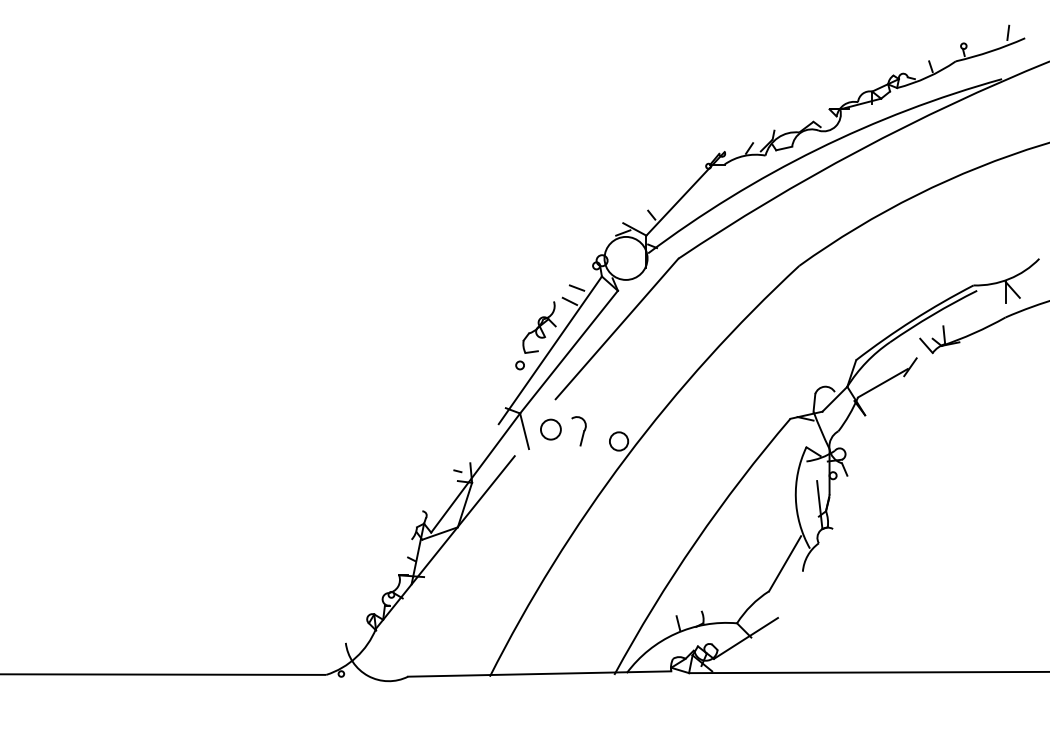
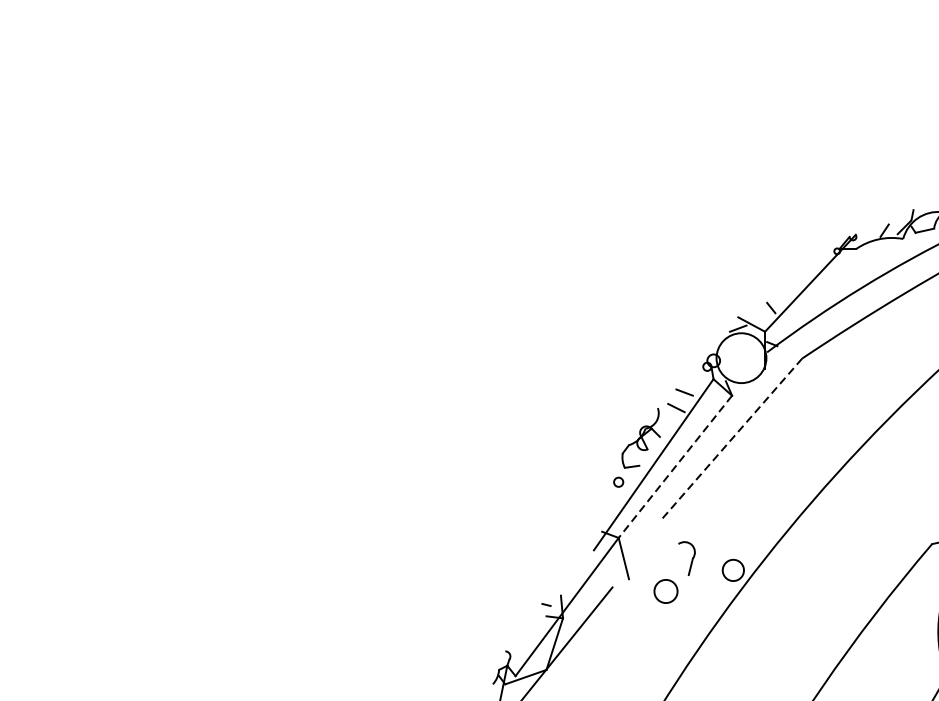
line: (616, 329) -> (730, 440), solid -> dashed
line: (568, 352) -> (674, 467), solid -> dashed
circle: (550, 429) -> (665, 591), moved

